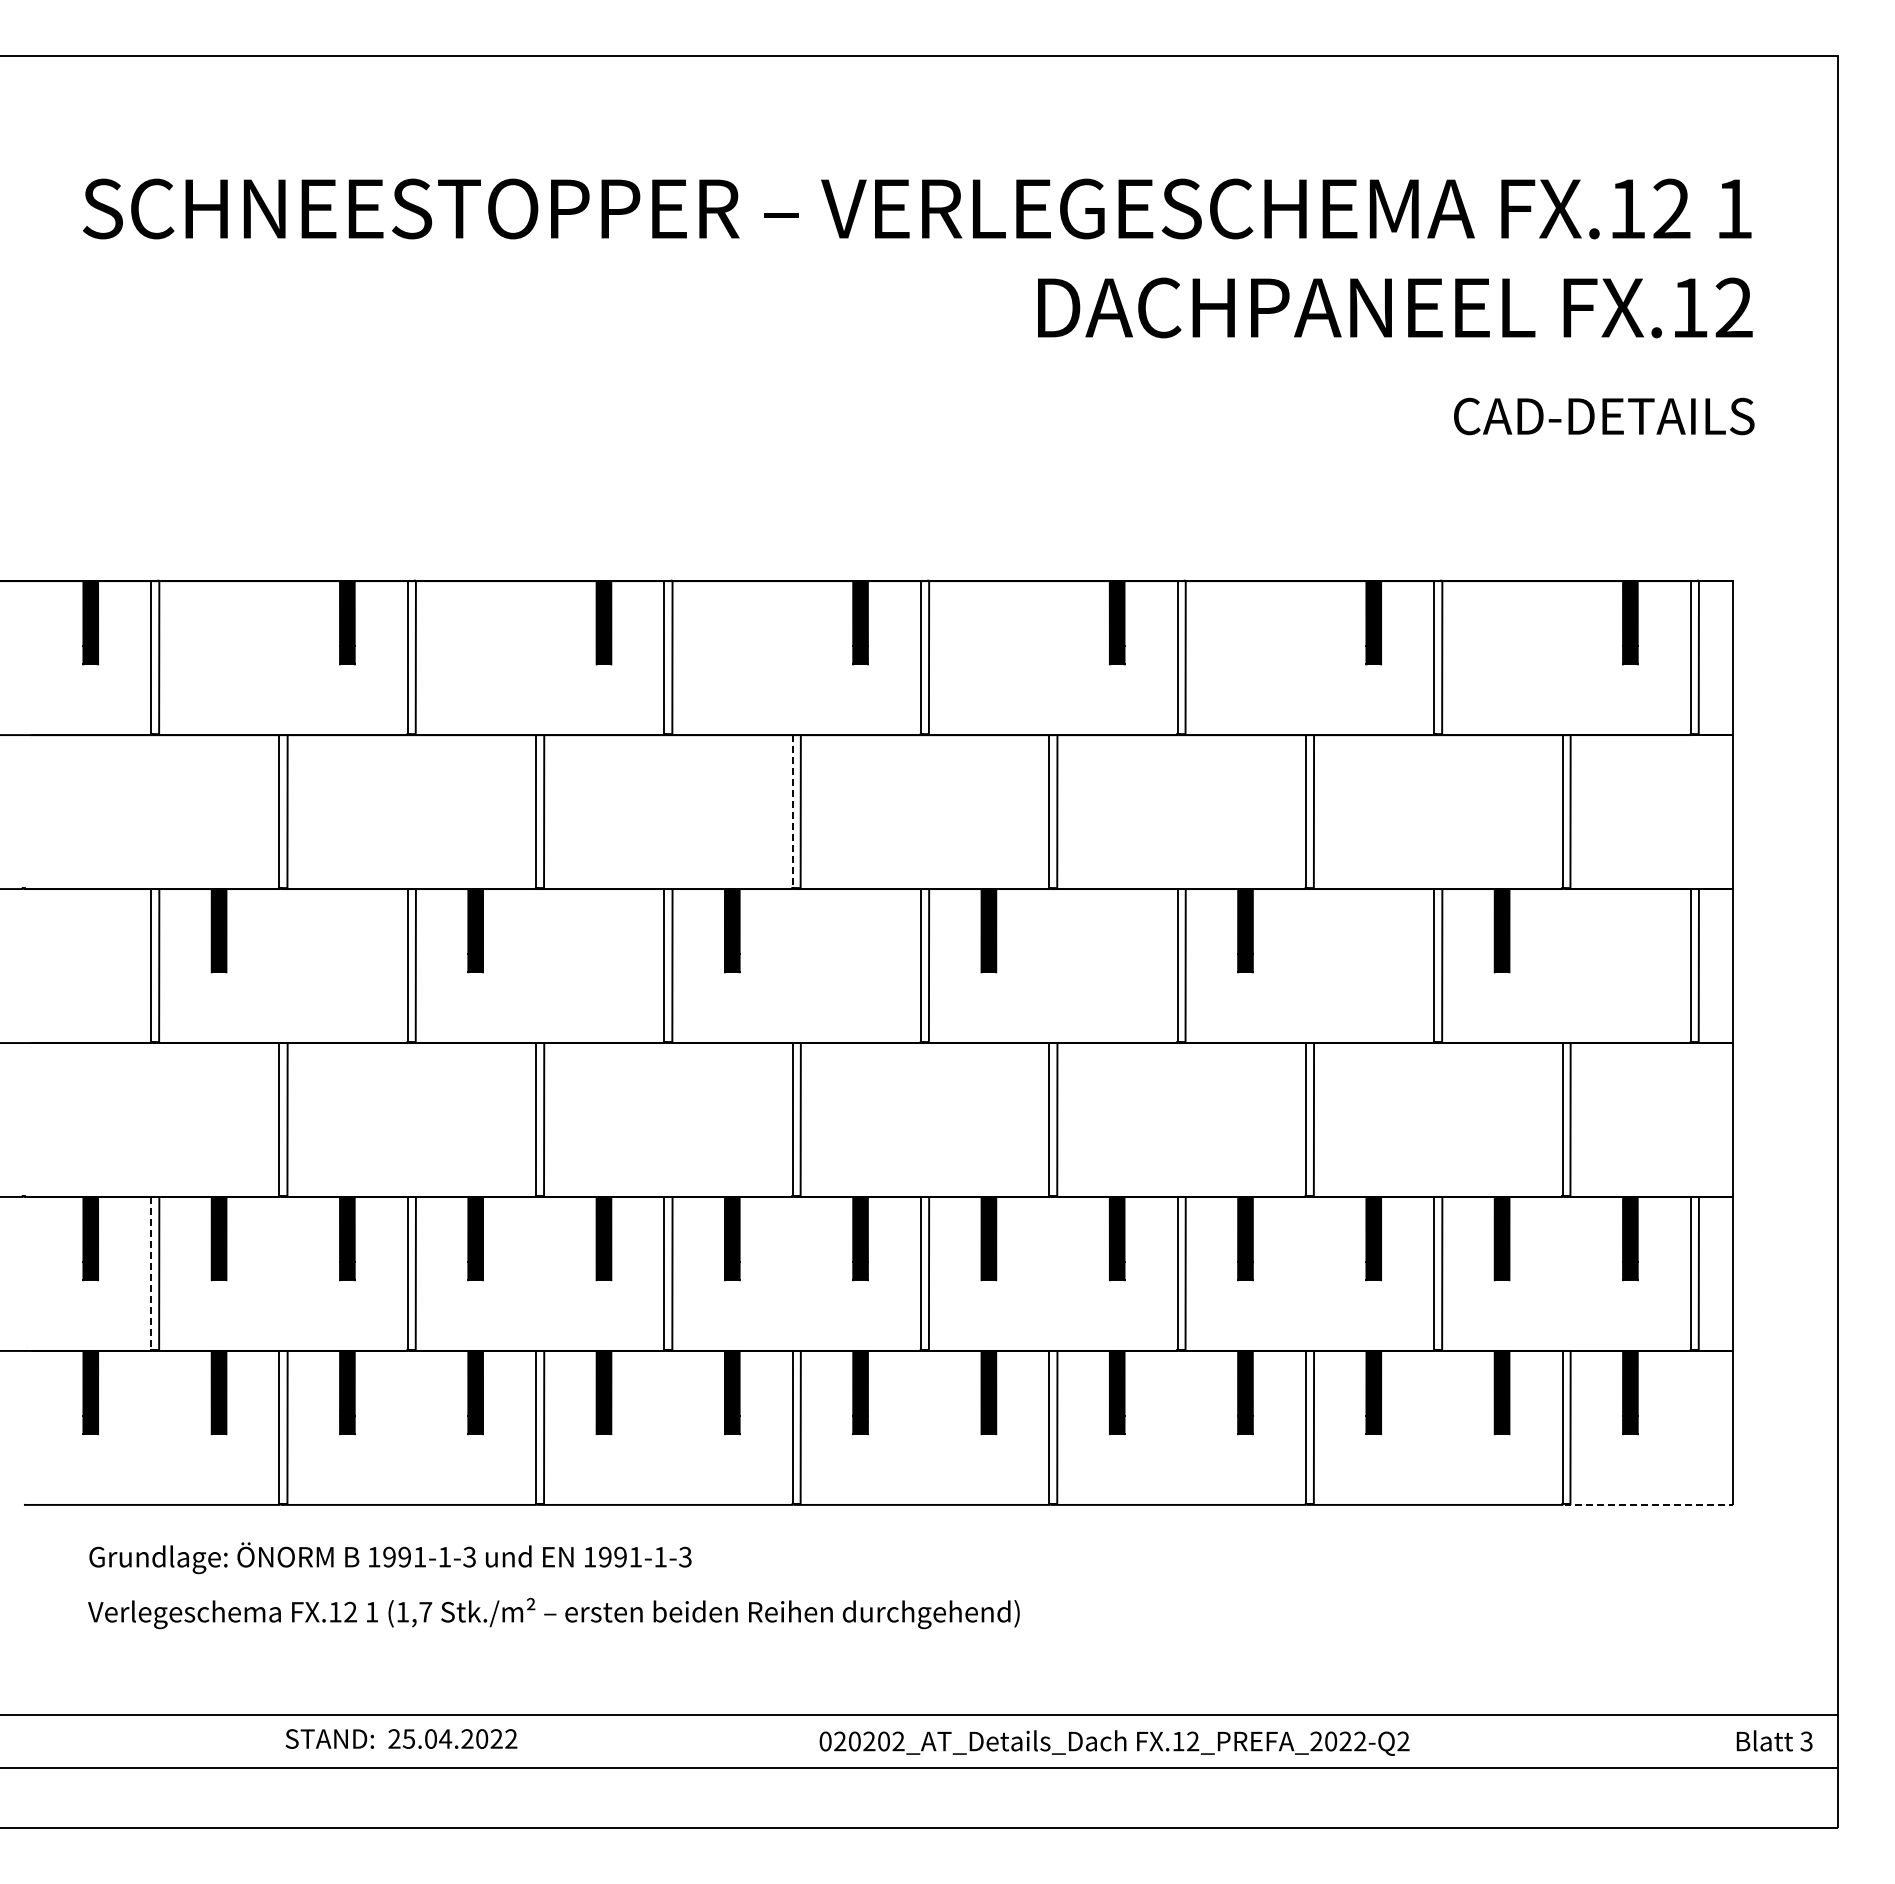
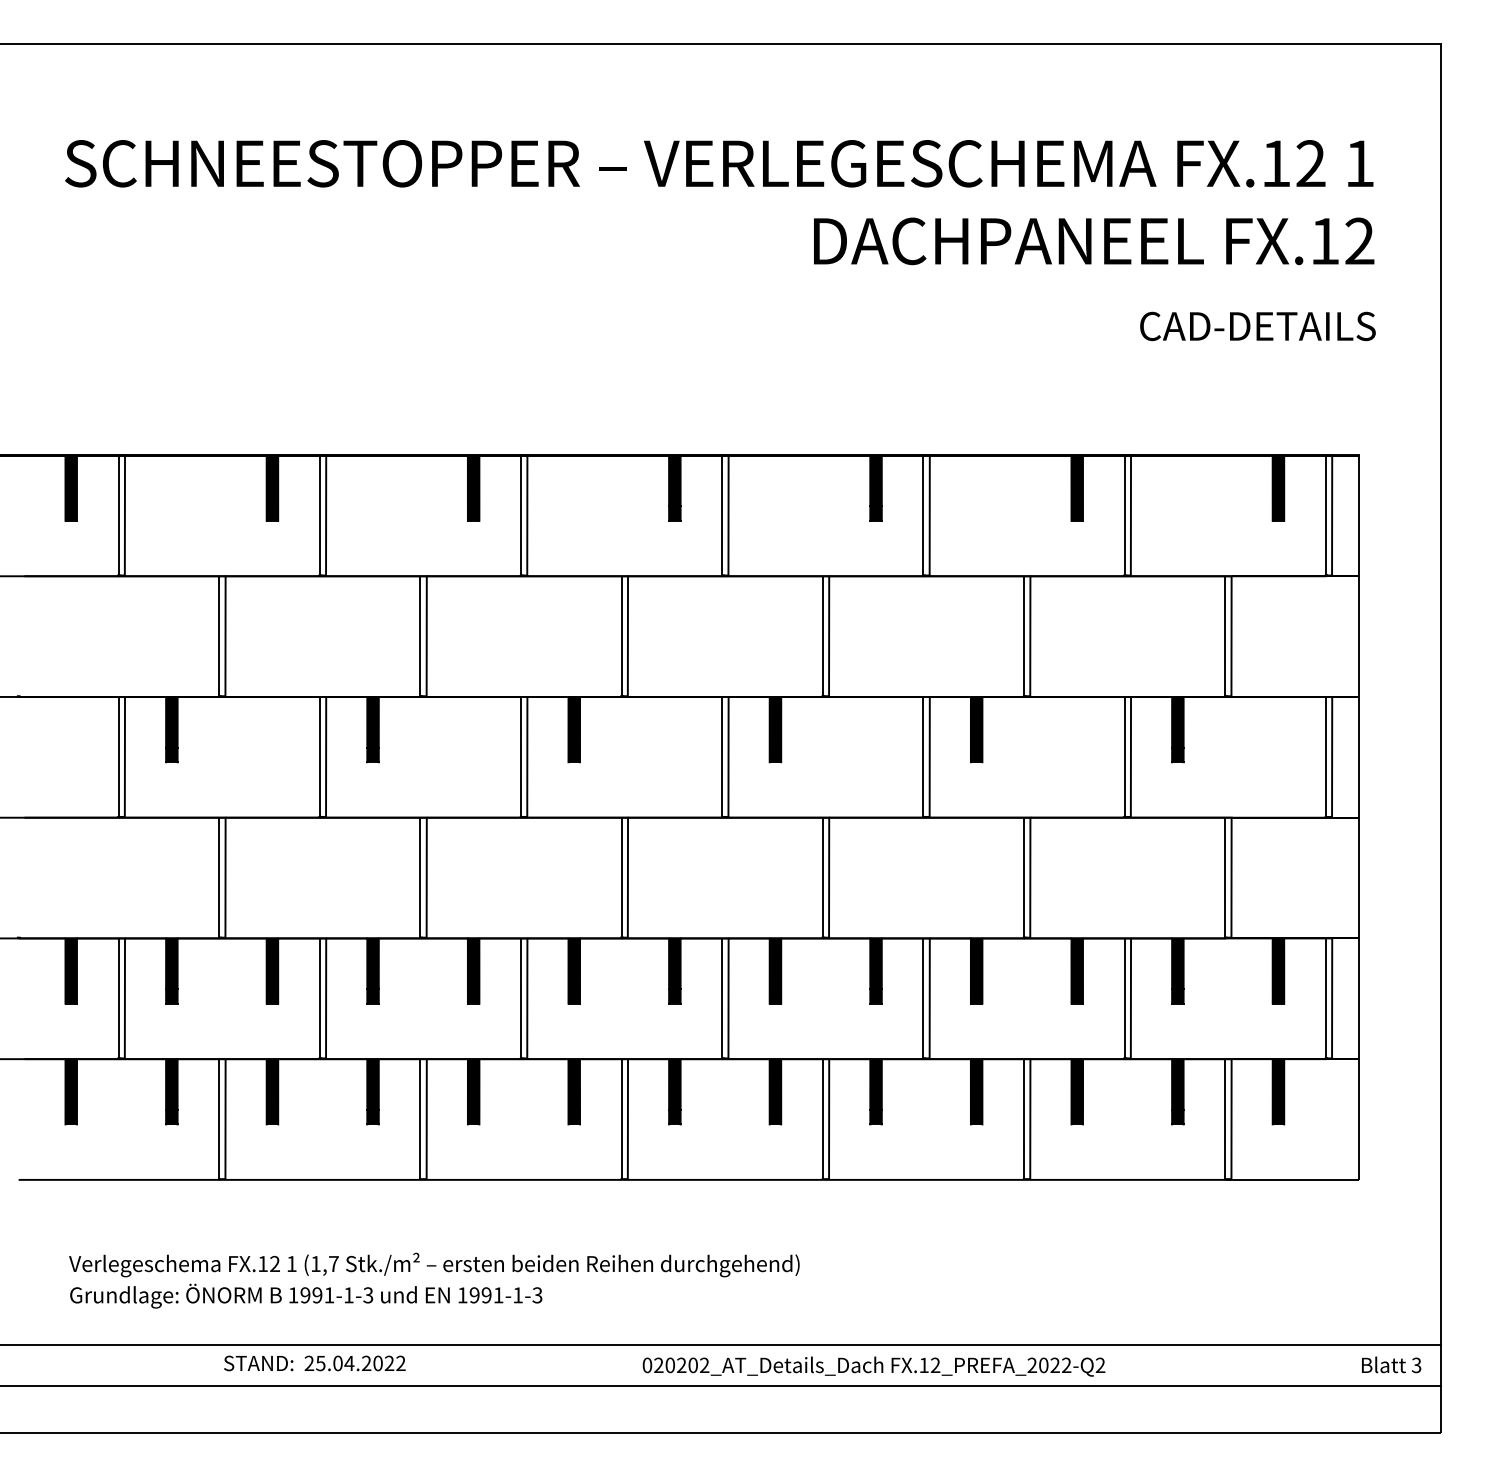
line: (792, 812) -> (621, 636), dashed -> solid
line: (151, 1273) -> (118, 998), dashed -> solid
line: (1648, 1504) -> (1292, 1179), dashed -> solid
text: (390, 1558) -> (306, 1296), moved

